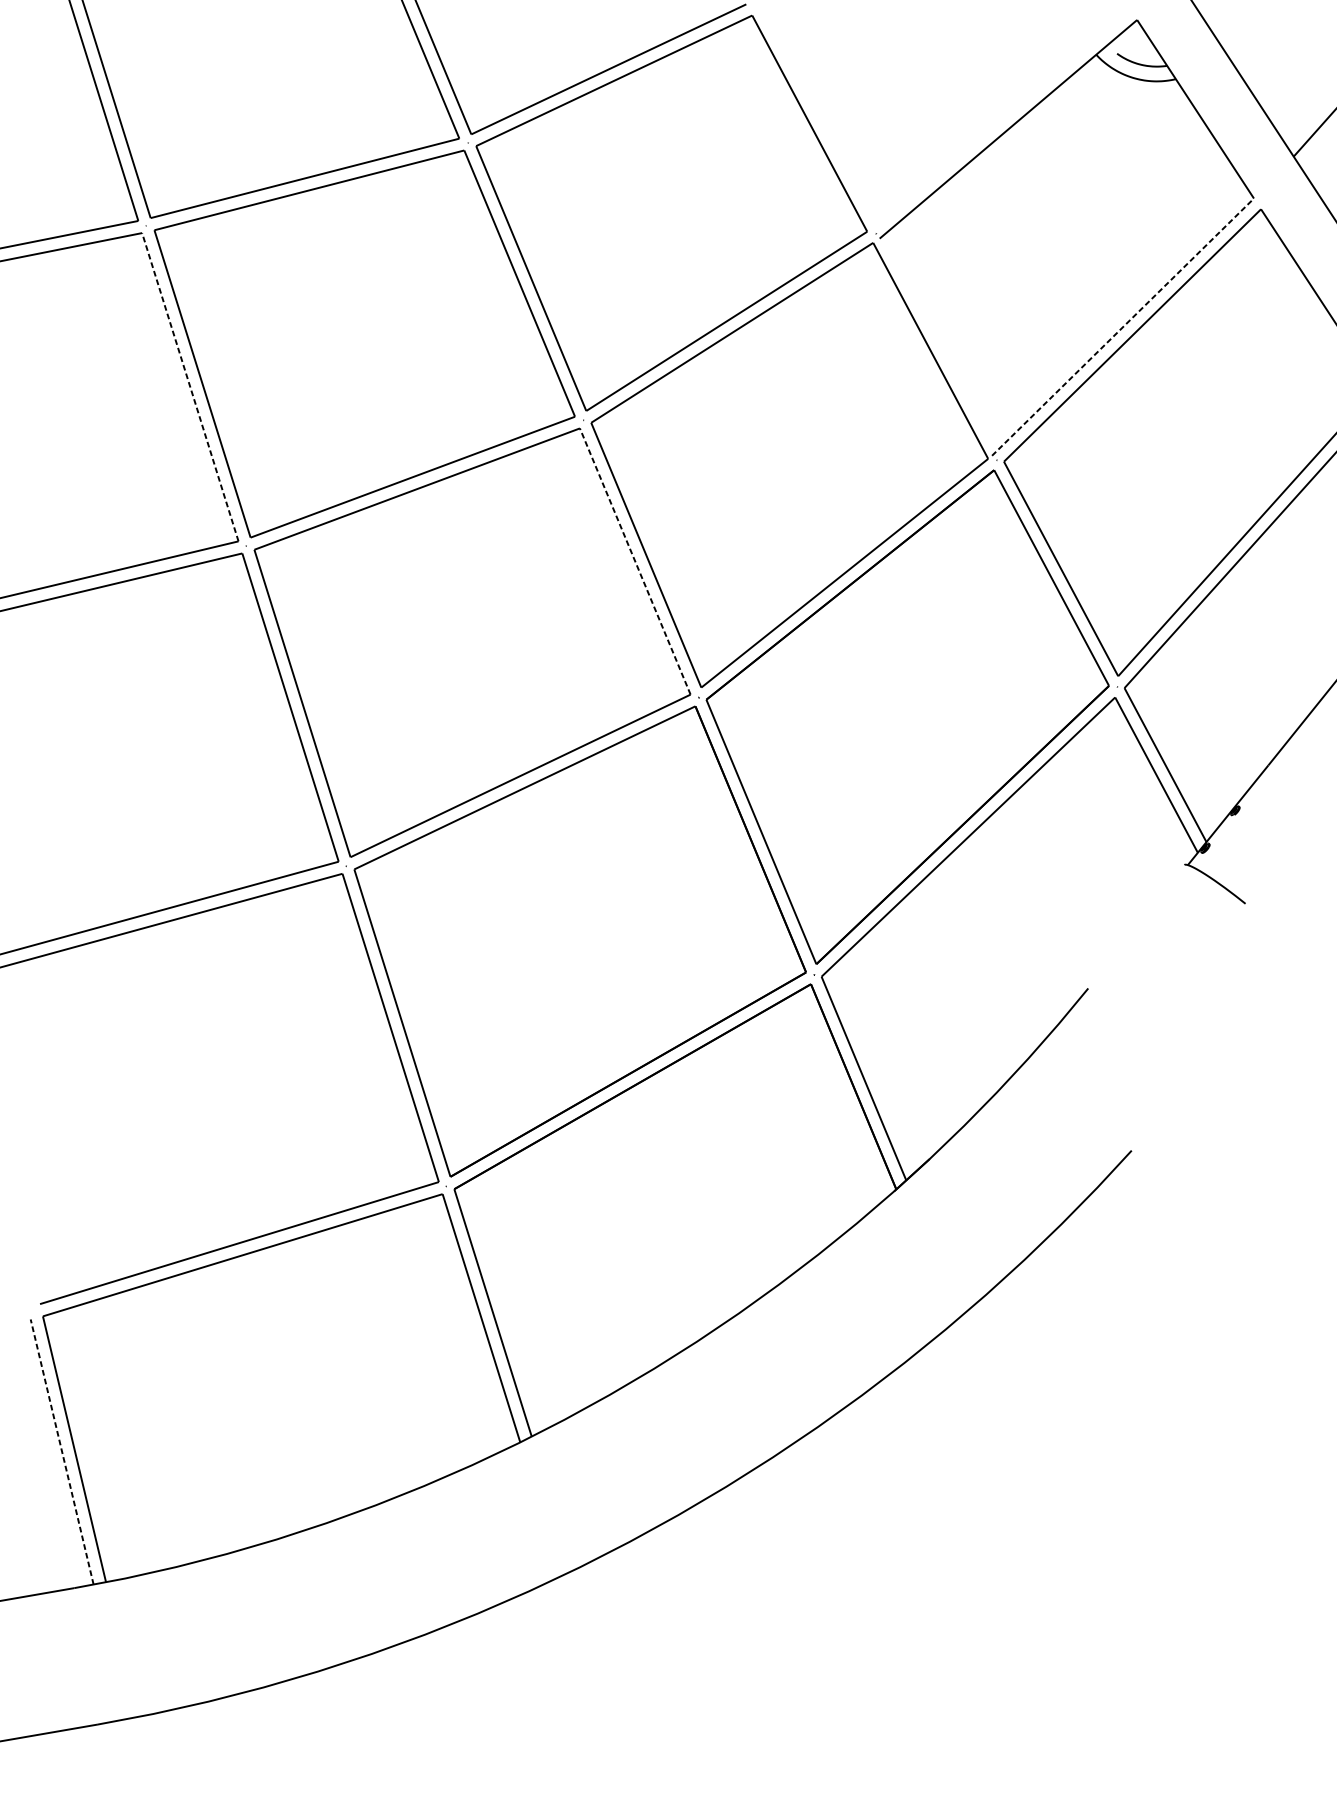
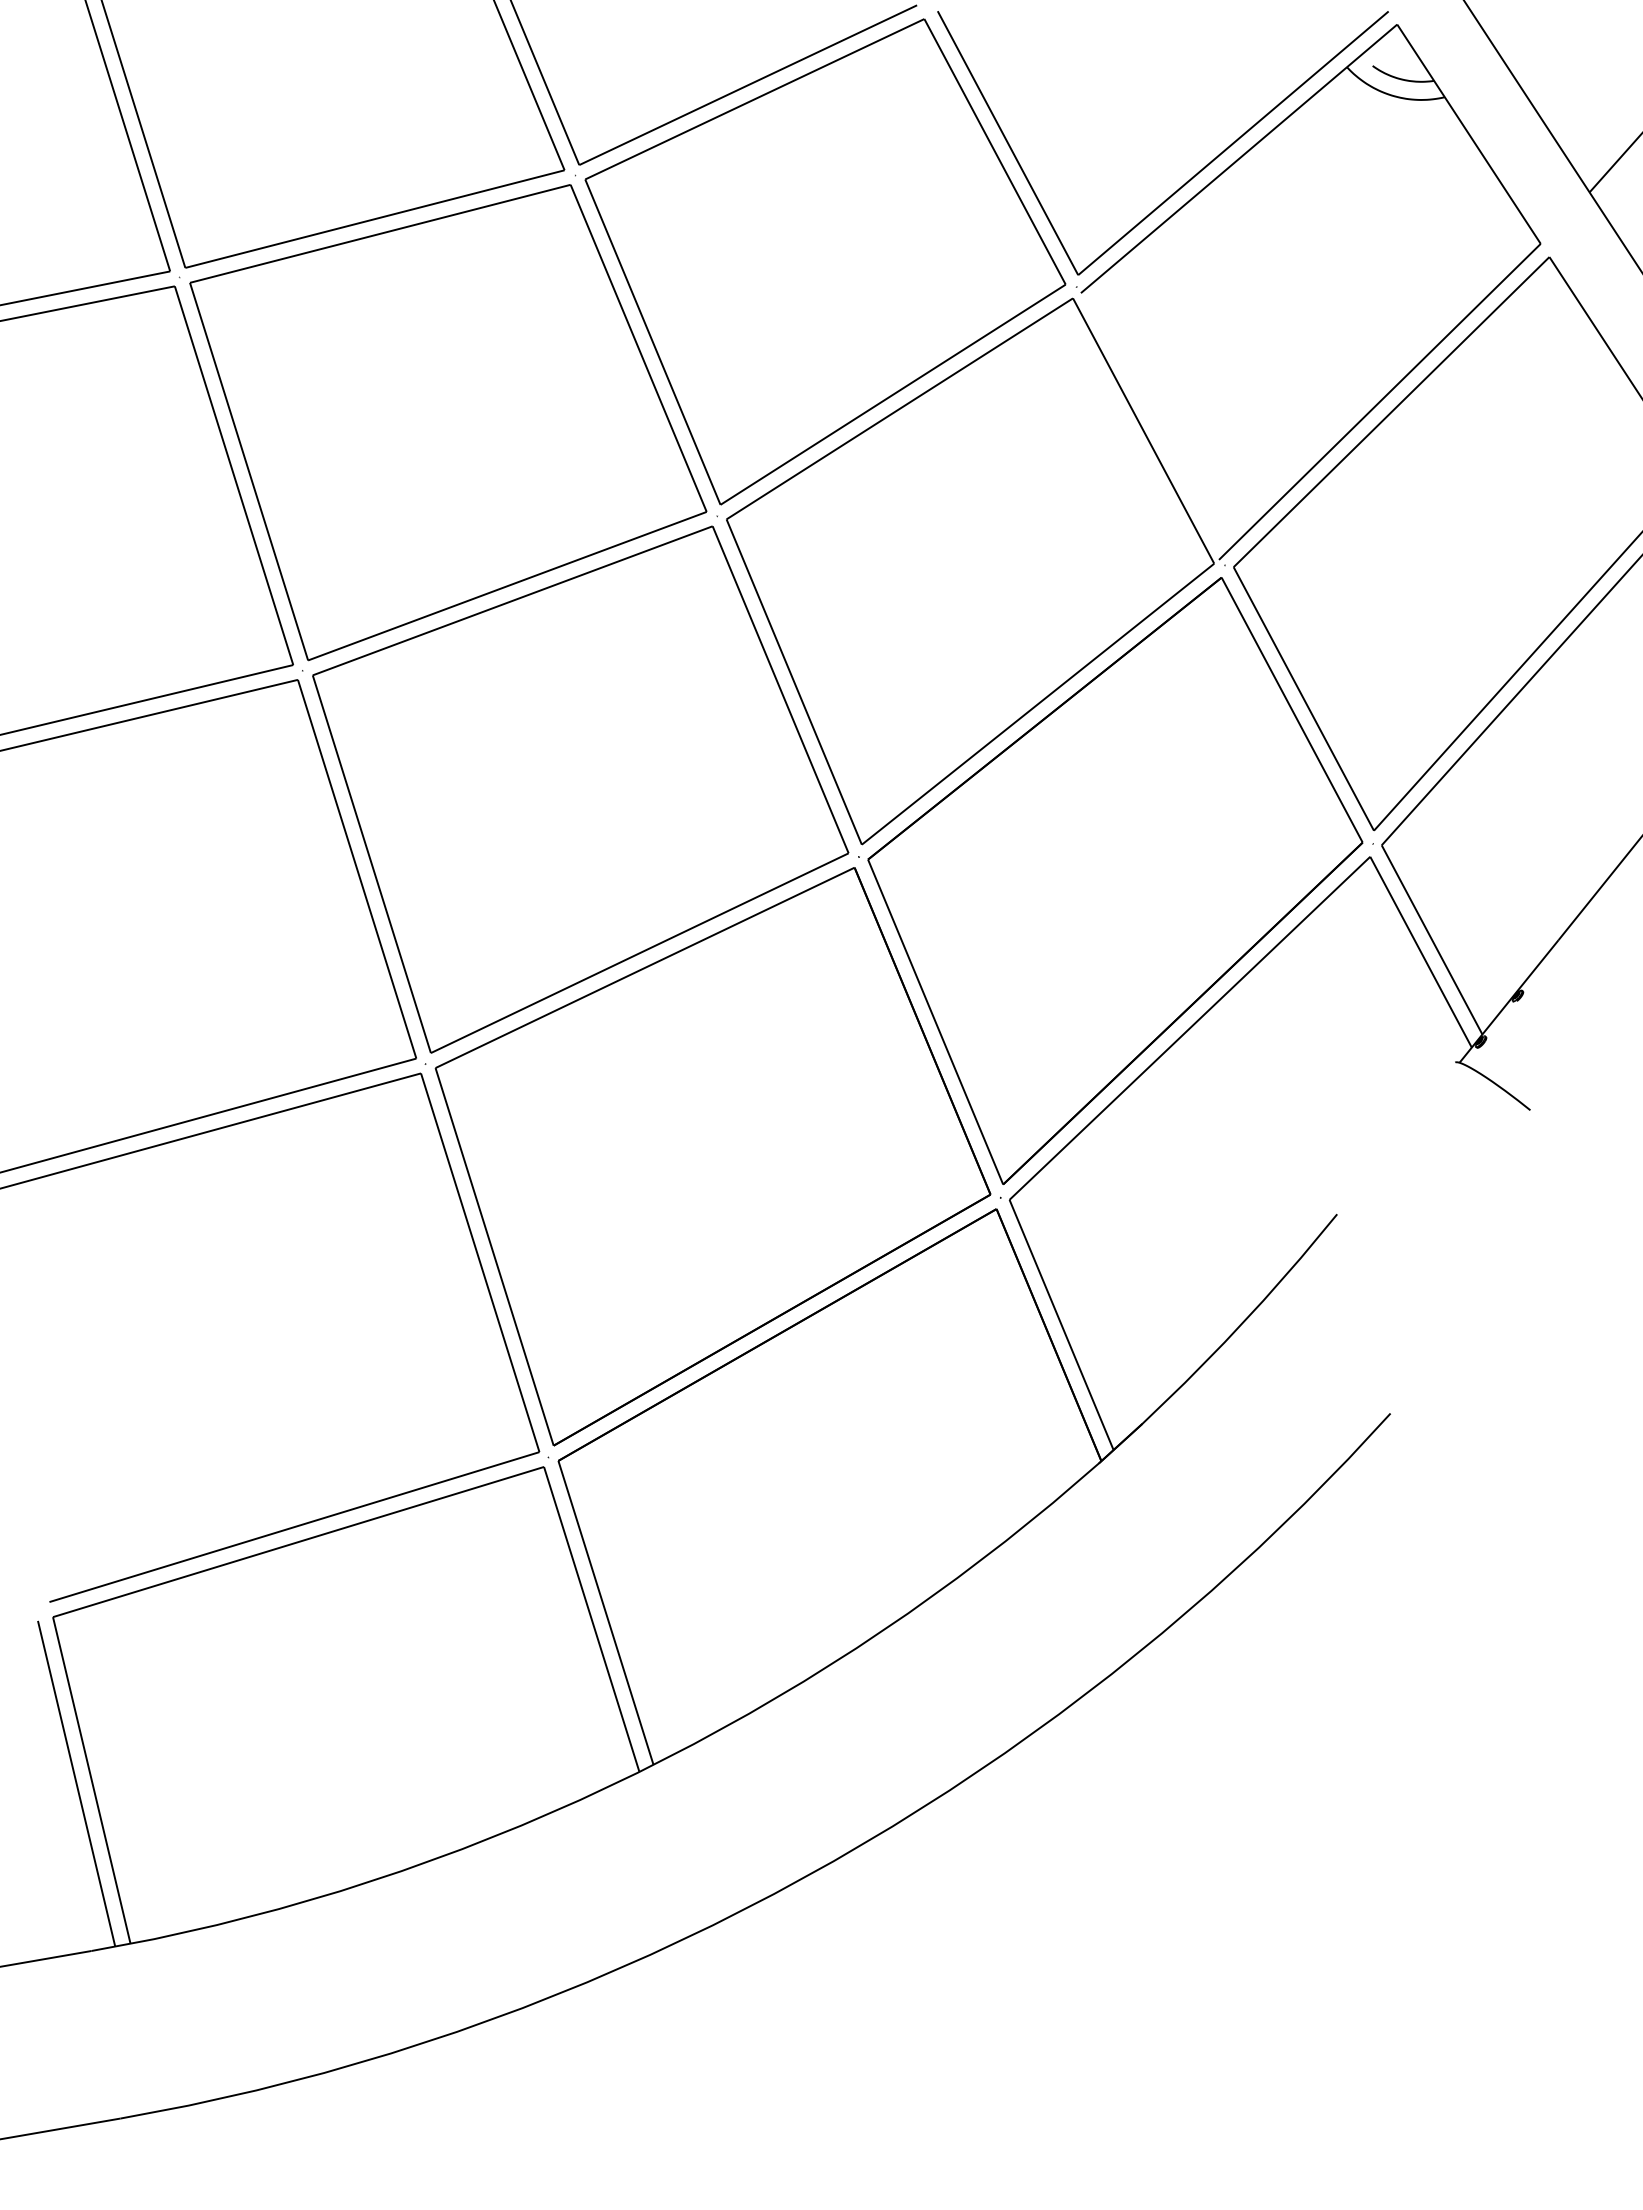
part: (971, 142) -> (1193, 175), added
line: (1123, 326) -> (1380, 401), dashed -> solid
line: (189, 387) -> (233, 475), dashed -> solid
line: (635, 561) -> (780, 689), dashed -> solid
line: (62, 1451) -> (76, 1783), dashed -> solid

